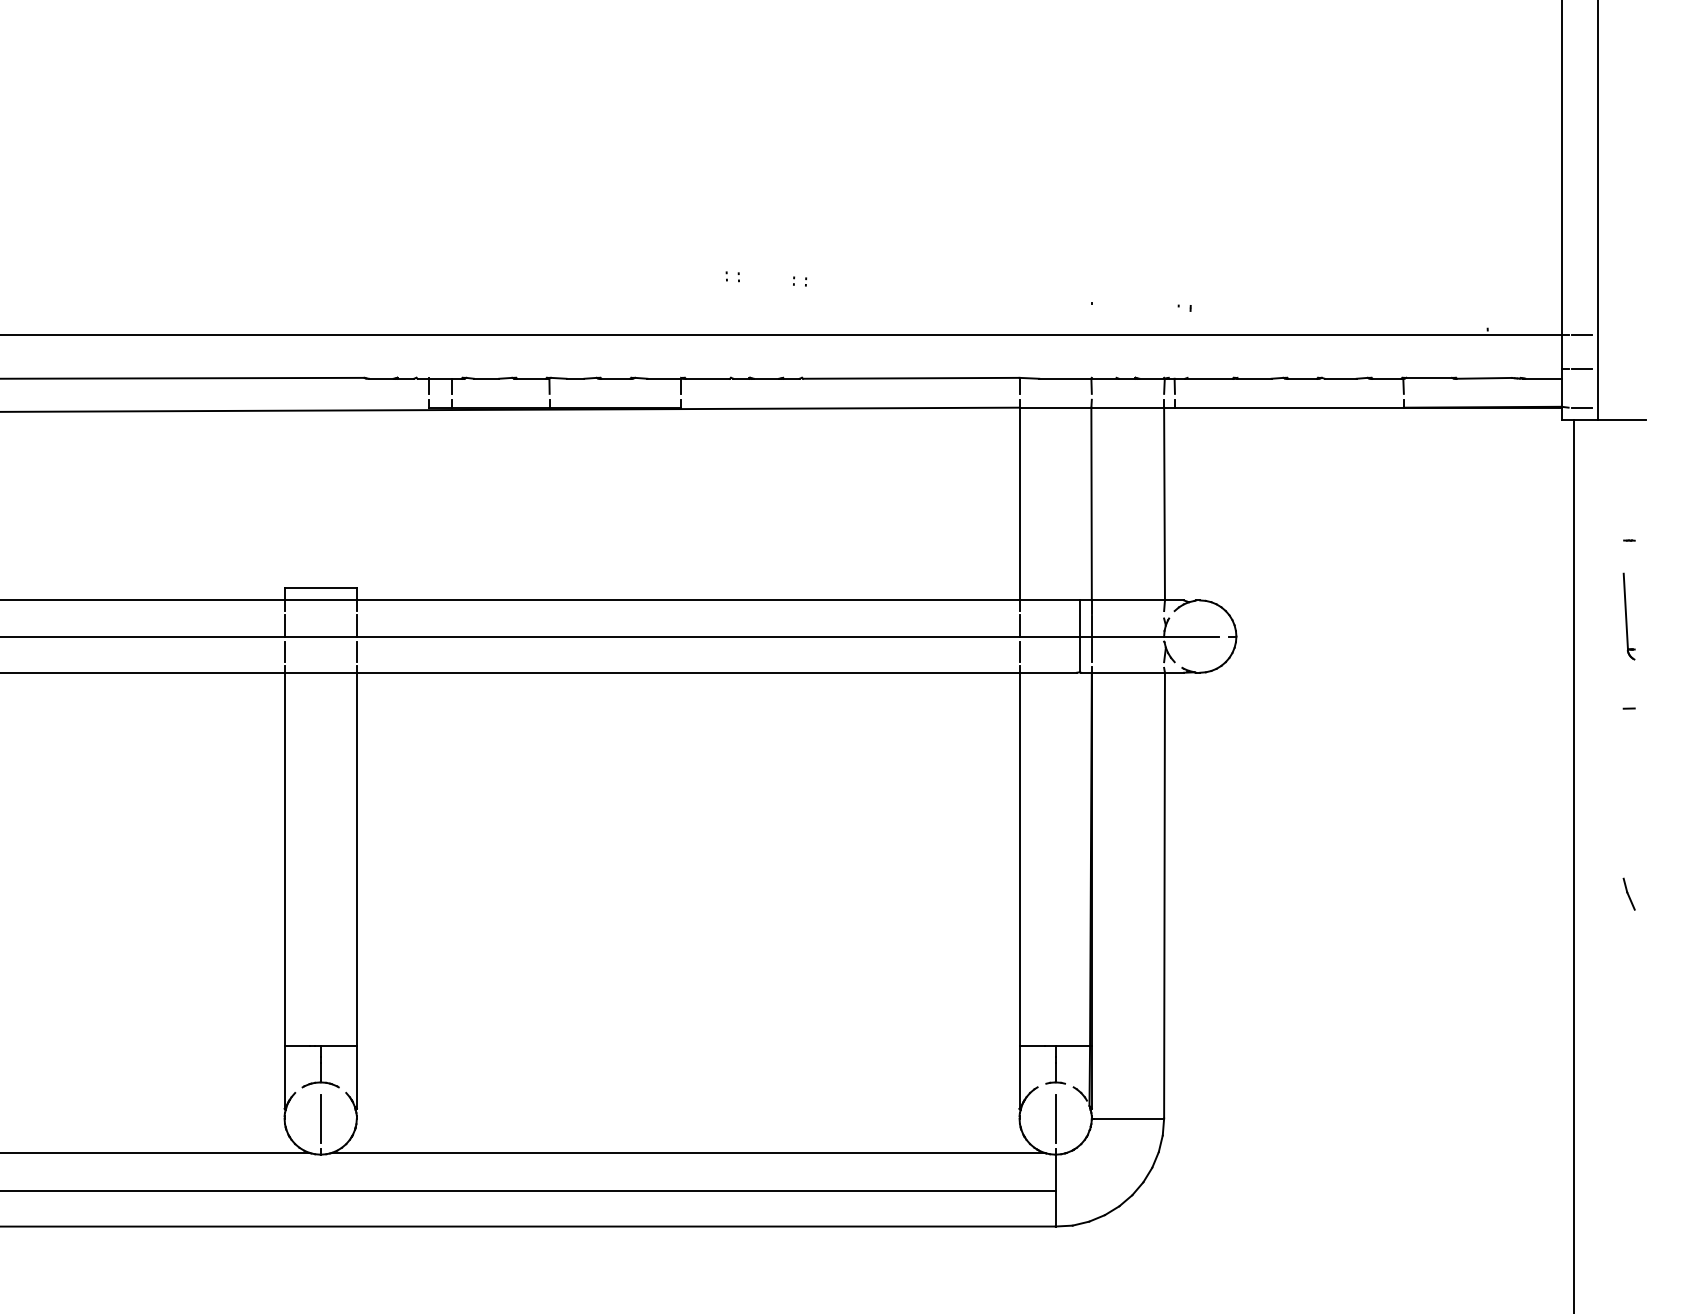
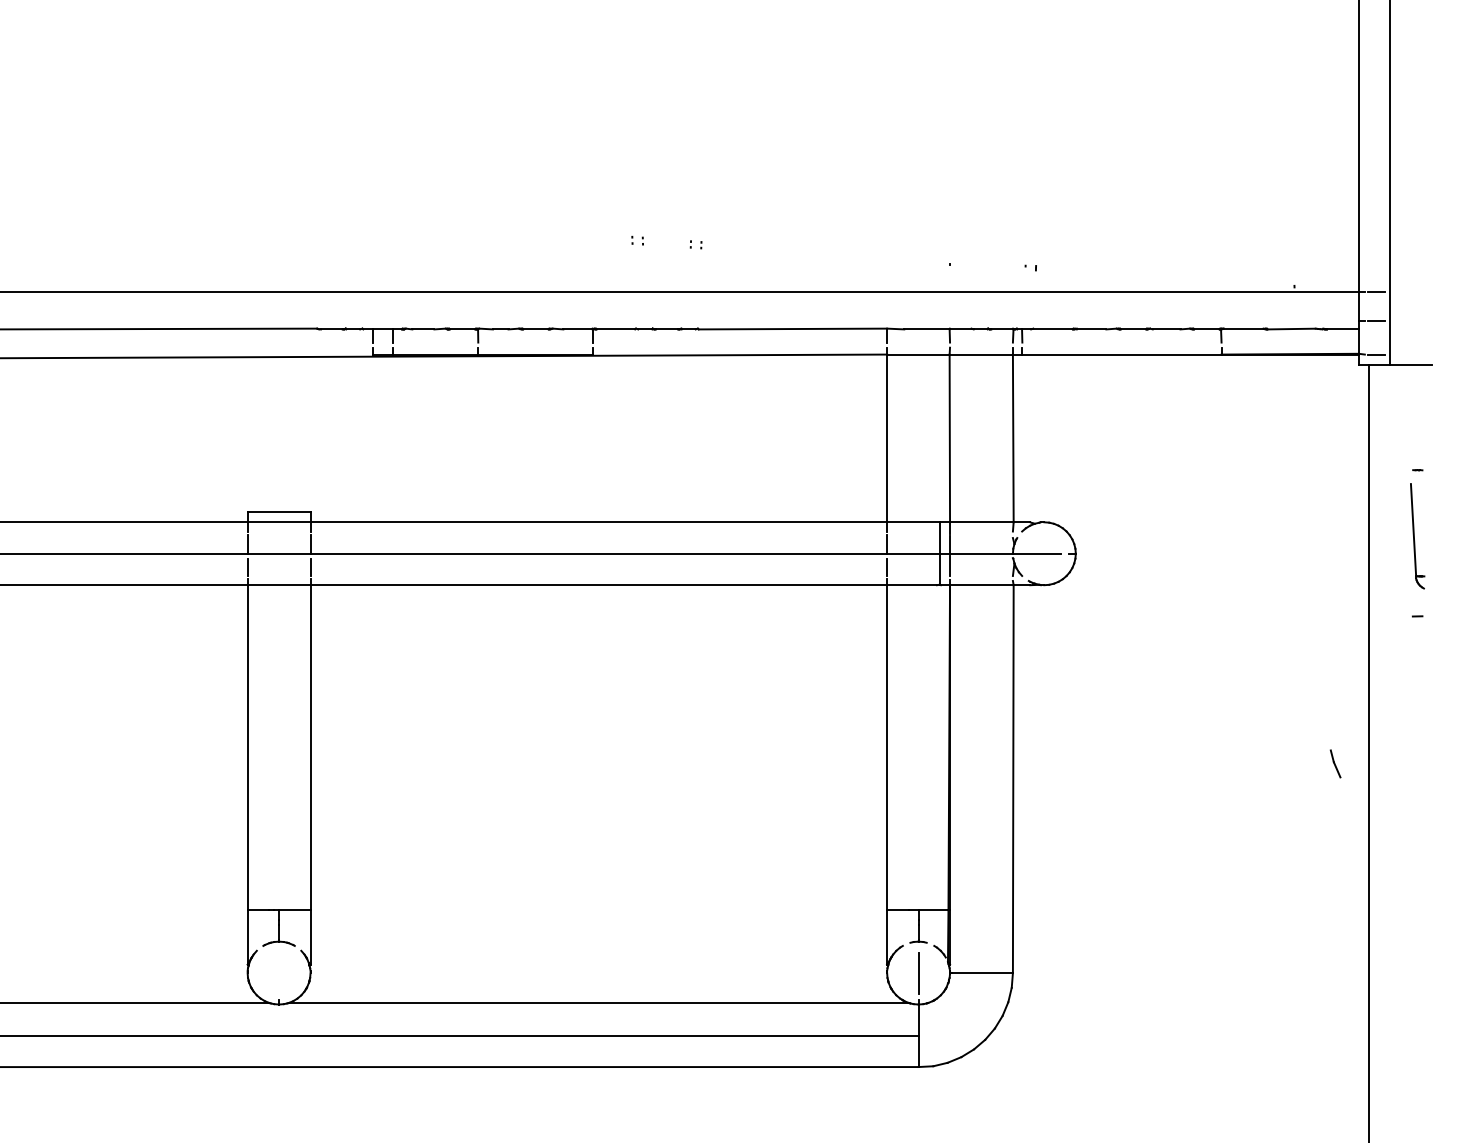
part: (1629, 616) -> (1417, 536), size x1.4
part: (1629, 893) -> (1335, 763), moved
line: (321, 1119) -> (279, 973), removed

